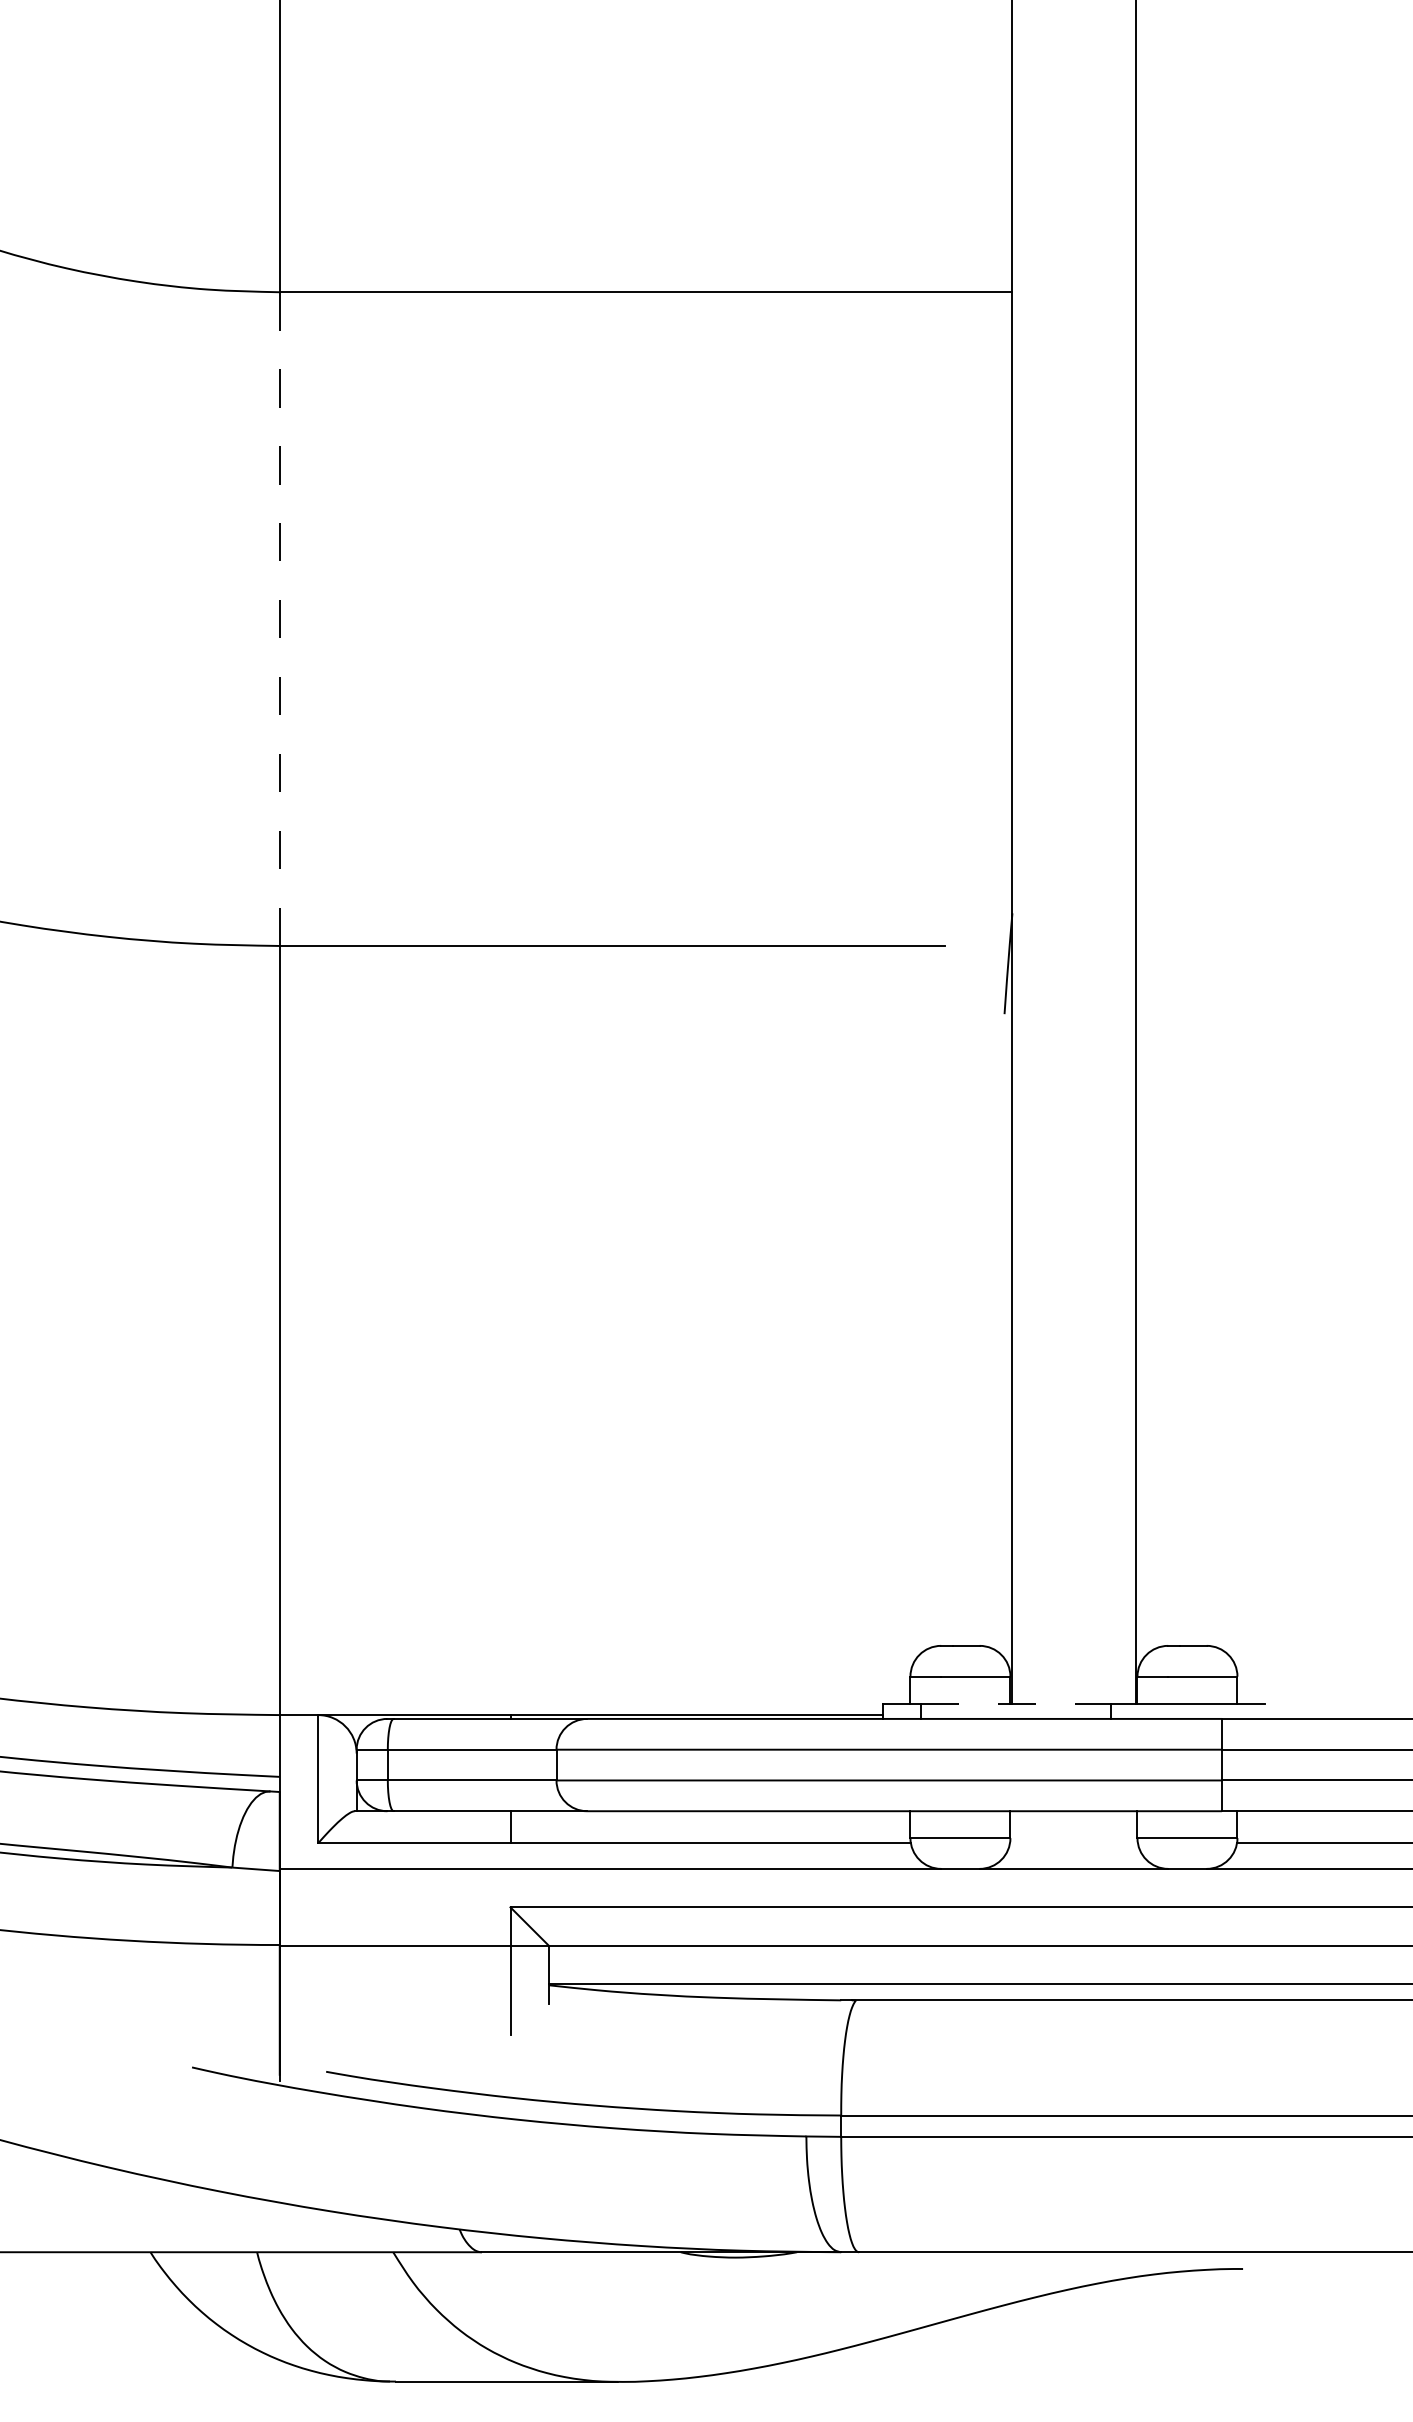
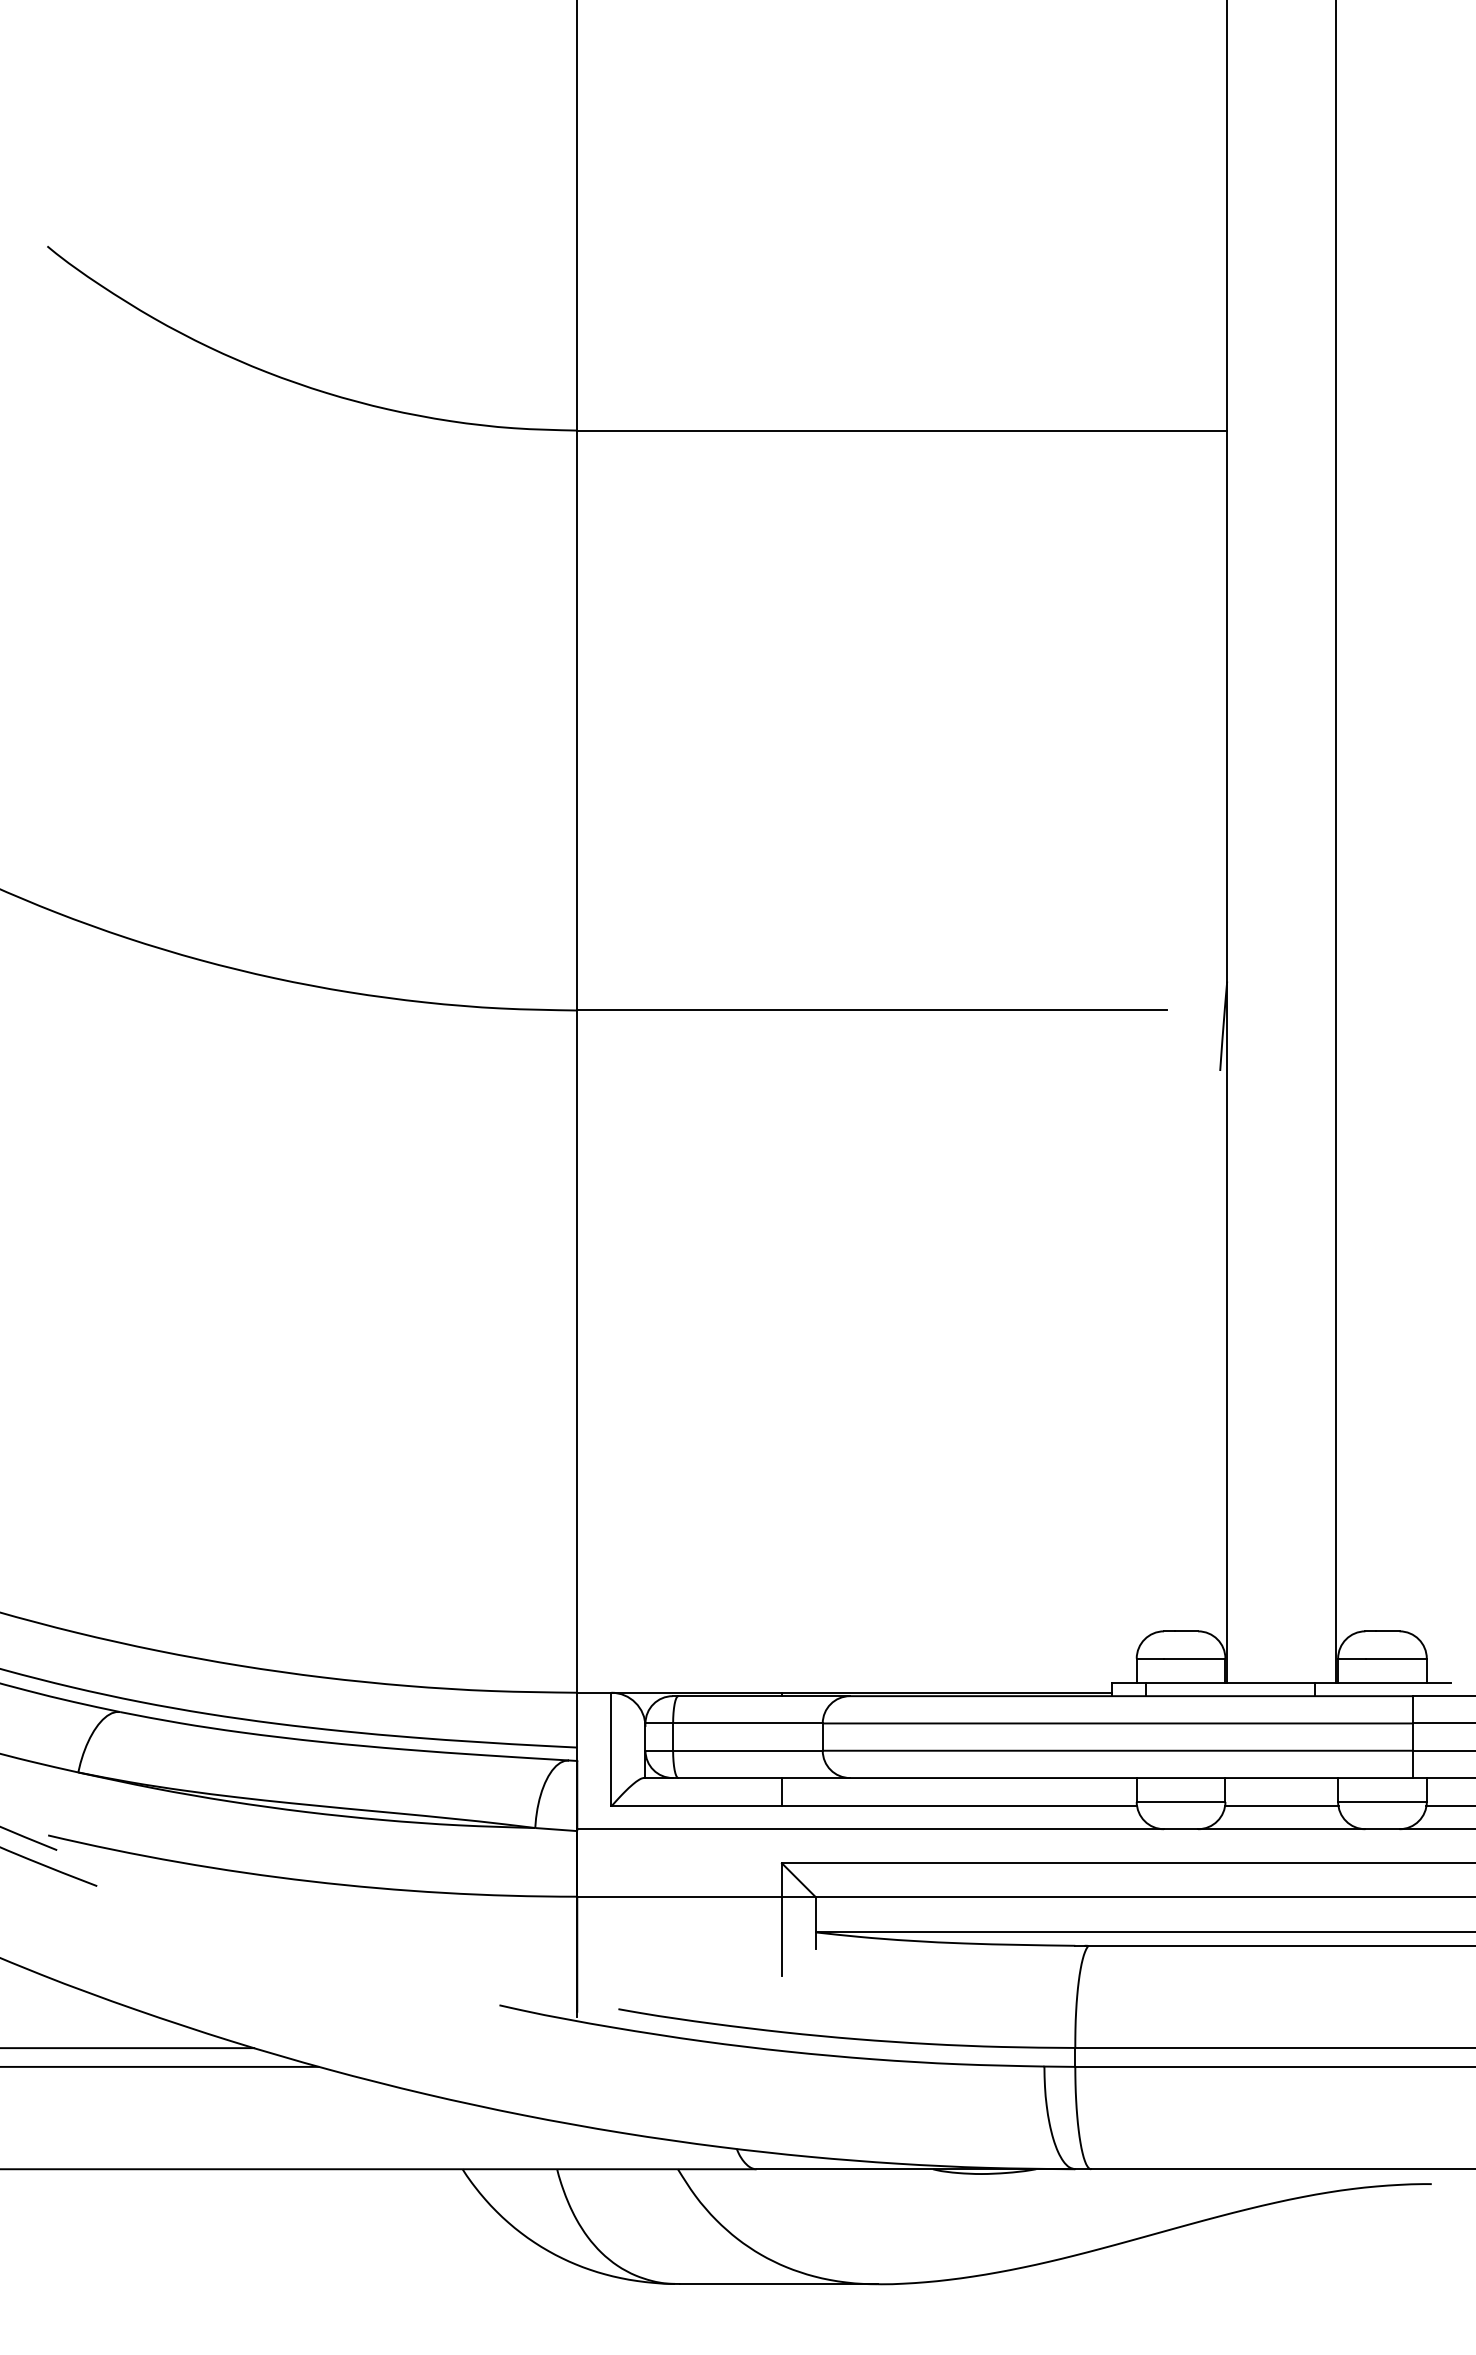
line: (280, 619) -> (577, 720), dashed -> solid
line: (1016, 1703) -> (1230, 1682), dashed -> solid
line: (1073, 1843) -> (1281, 1806), added

